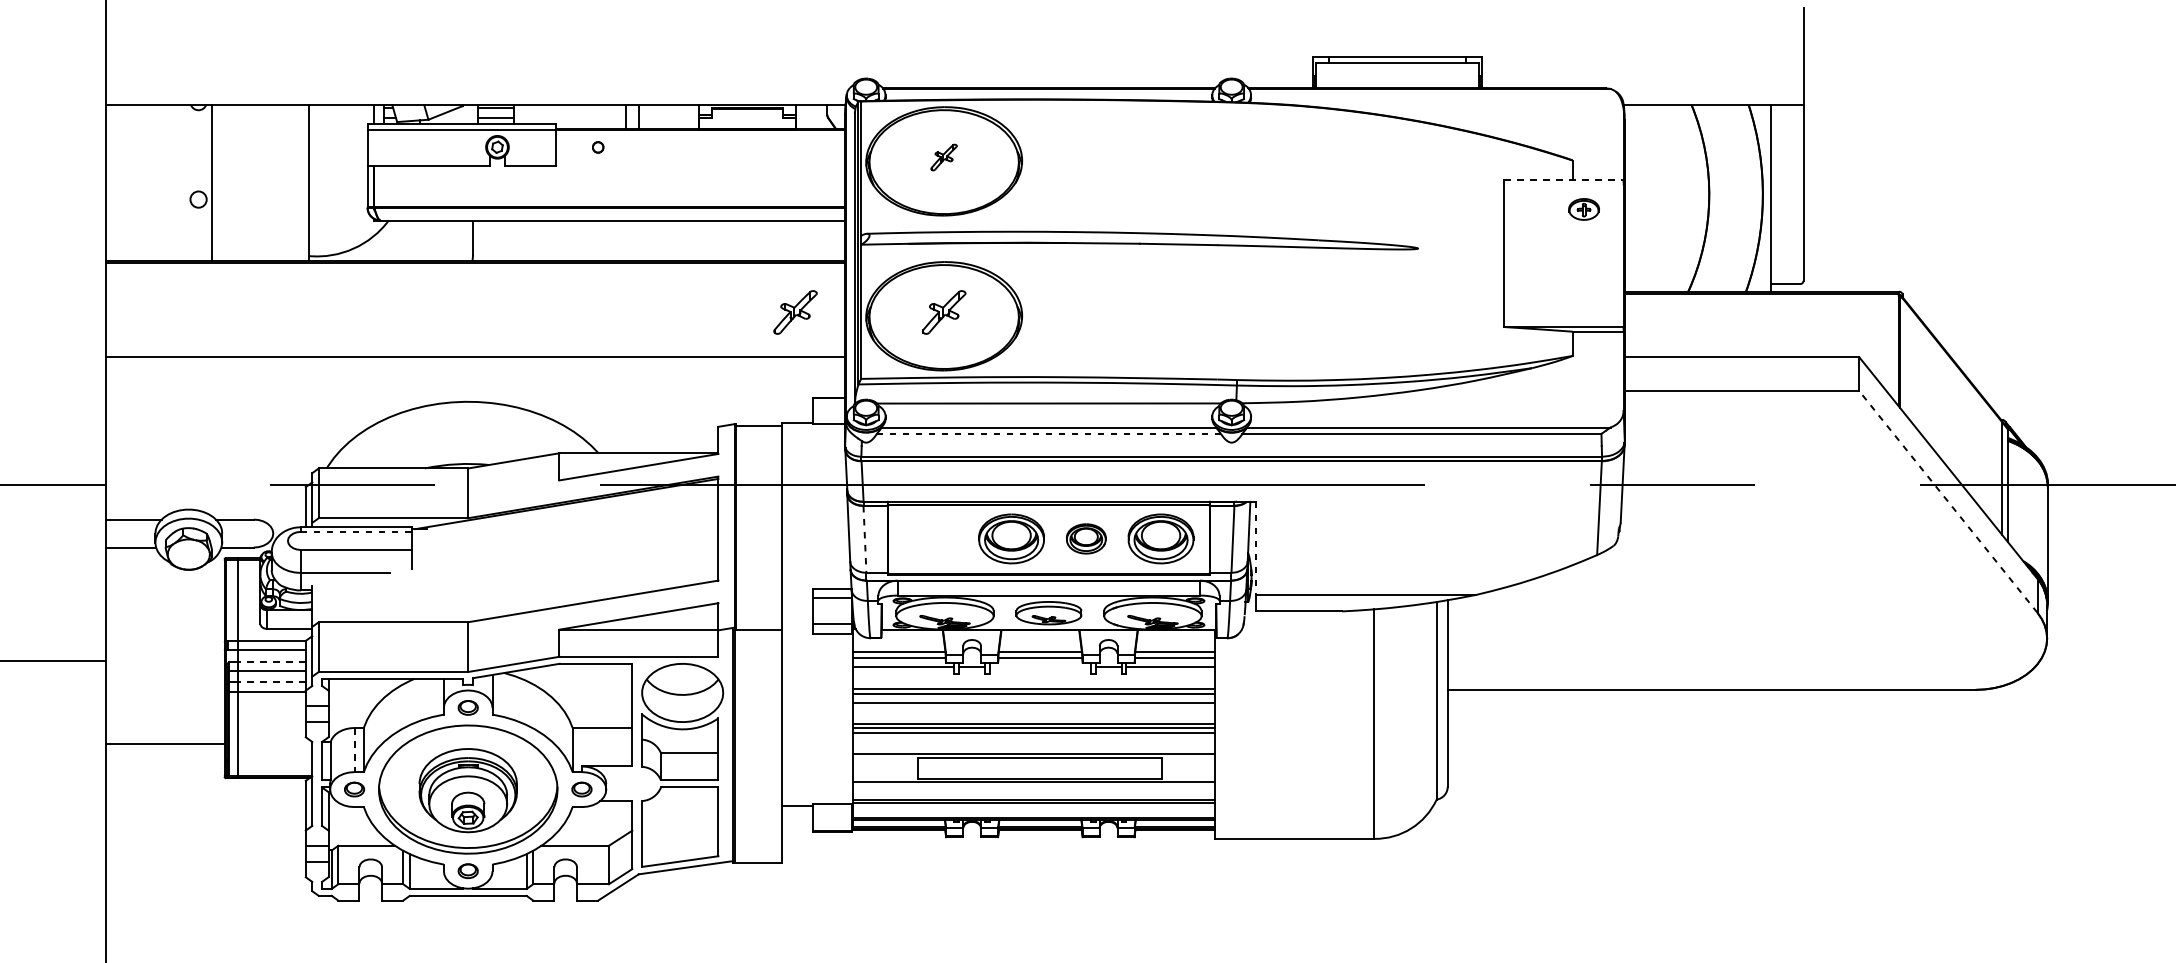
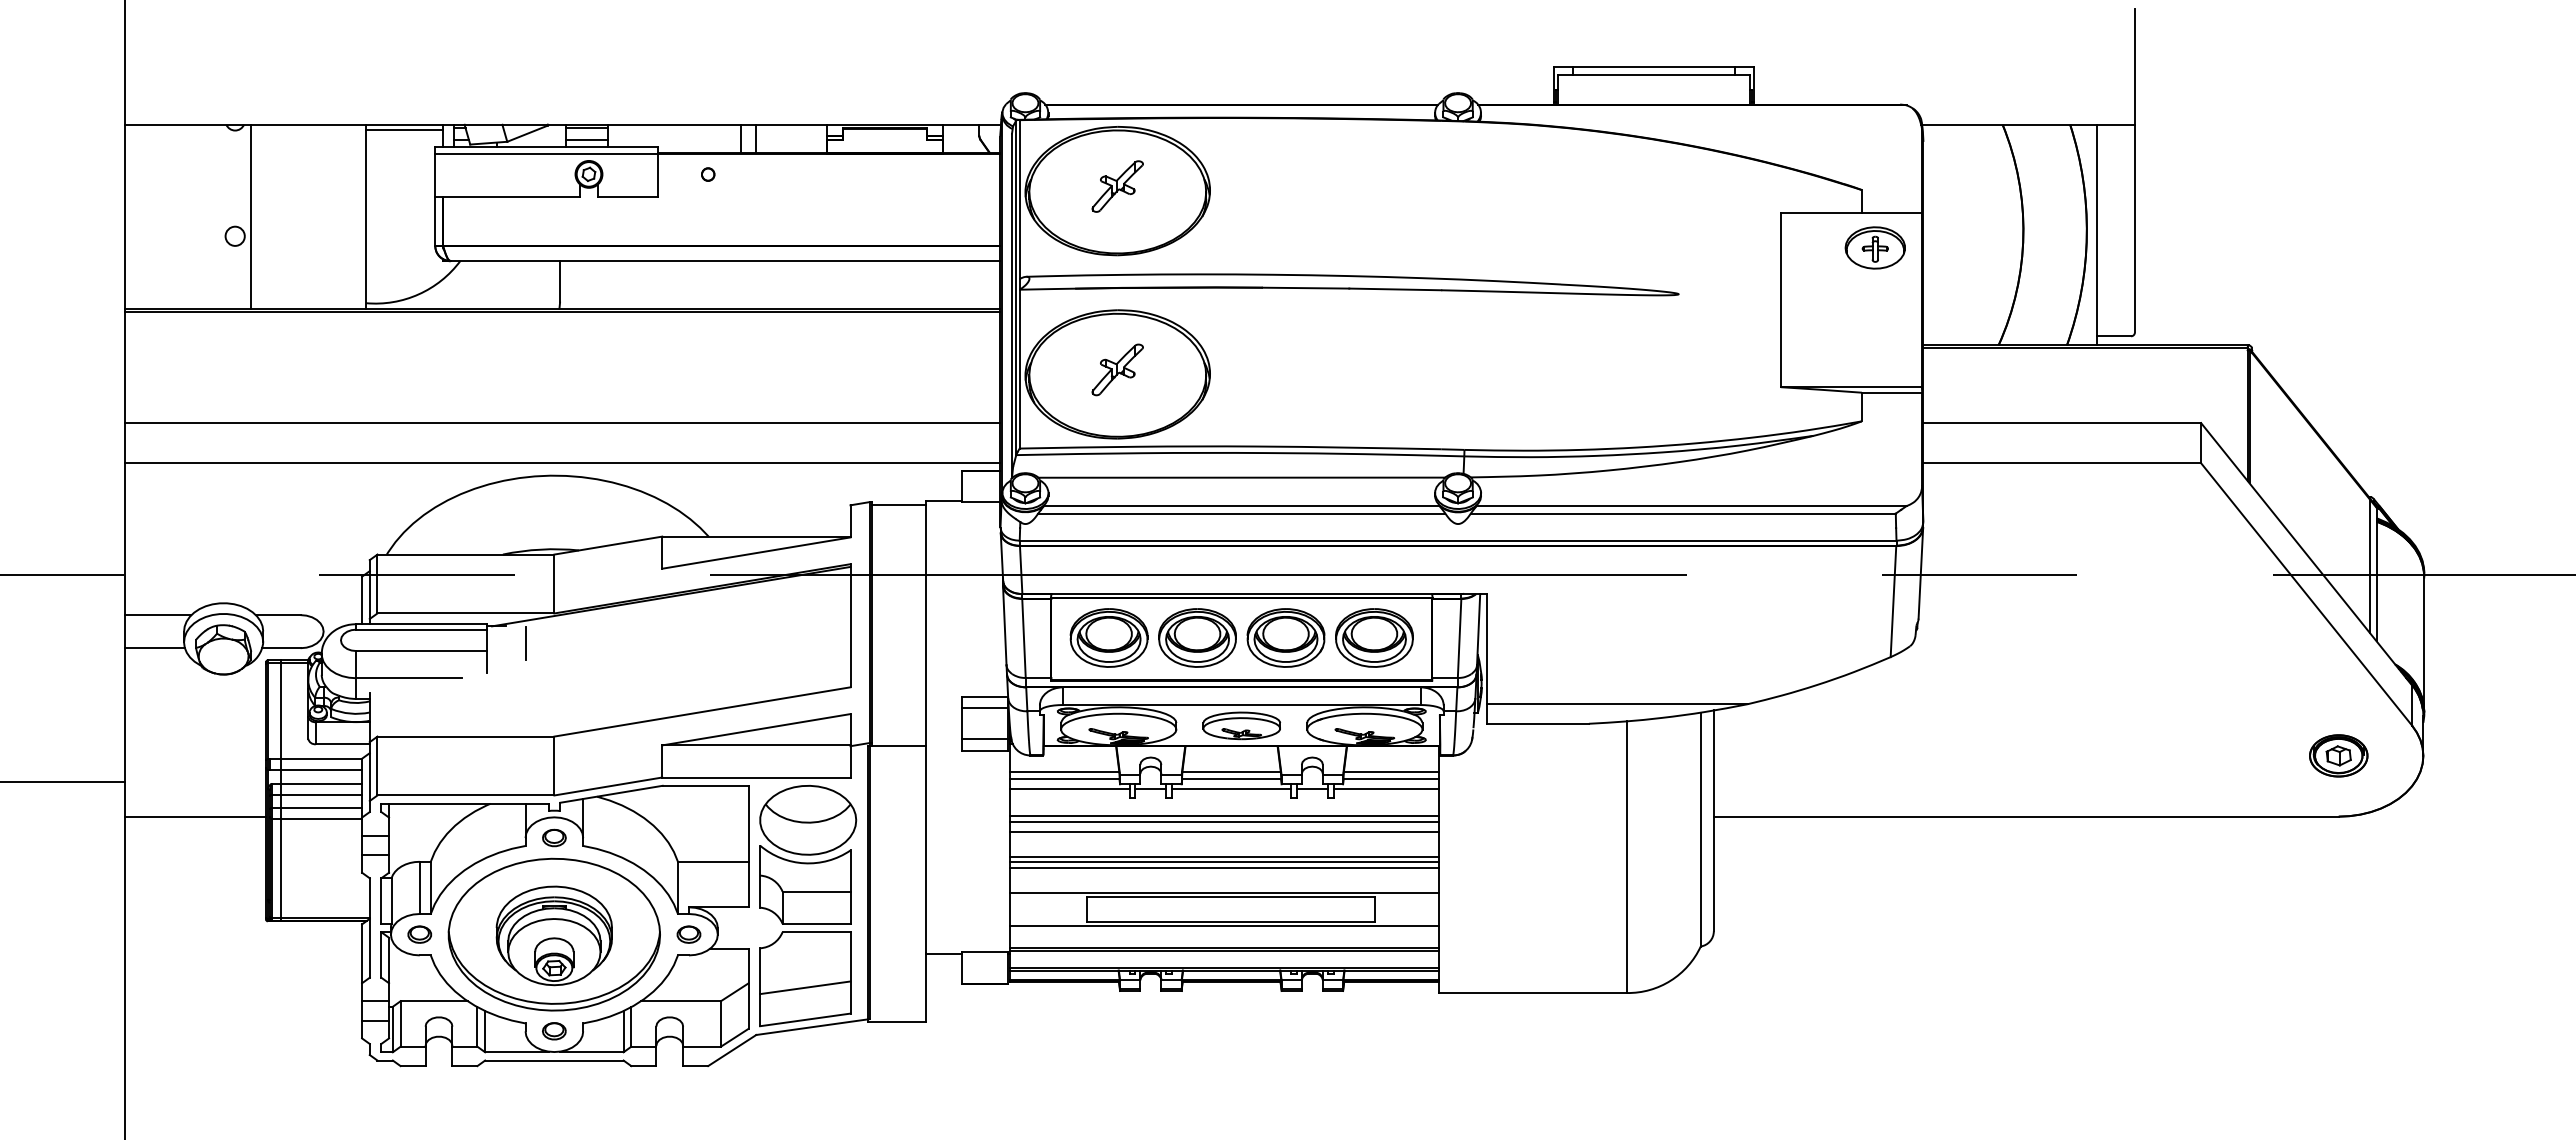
line: (340, 109) -> (403, 129), added
part: (943, 157) -> (1117, 186), size x1.67
line: (1564, 180) -> (1851, 213), dashed -> solid
part: (1583, 209) -> (1874, 247), size x1.67
part: (795, 312) -> (941, 369), removed
line: (475, 391) -> (562, 463), added
line: (1048, 433) -> (1241, 513), dashed -> solid
line: (1948, 501) -> (2306, 593), dashed -> solid
line: (355, 531) -> (421, 629), dashed -> solid
part: (936, 538) -> (1108, 637), added
part: (1085, 538) -> (1285, 637), size x1.67
line: (865, 539) -> (1024, 638), dashed -> solid
line: (443, 543) -> (525, 643), added
line: (1255, 548) -> (1486, 649), dashed -> solid
part: (1975, 638) -> (2338, 755), added
line: (271, 661) -> (321, 783), dashed -> solid
line: (1040, 666) -> (1231, 789), added
line: (271, 682) -> (321, 807), dashed -> solid
line: (165, 743) -> (195, 816), moved
line: (354, 750) -> (419, 888), dashed -> solid
line: (680, 834) -> (805, 987), added

